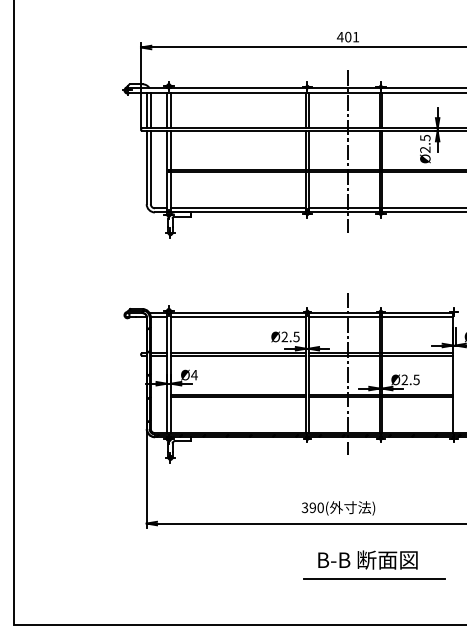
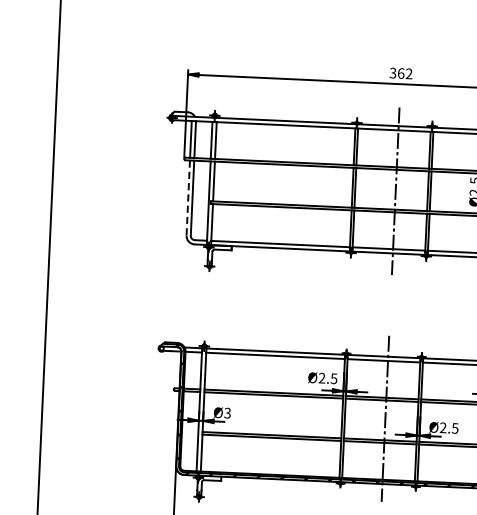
text: (348, 36) -> (401, 72), 401 -> 362
line: (146, 167) -> (188, 197), solid -> dashed
text: (194, 374) -> (227, 412), Ø4 -> Ø3

